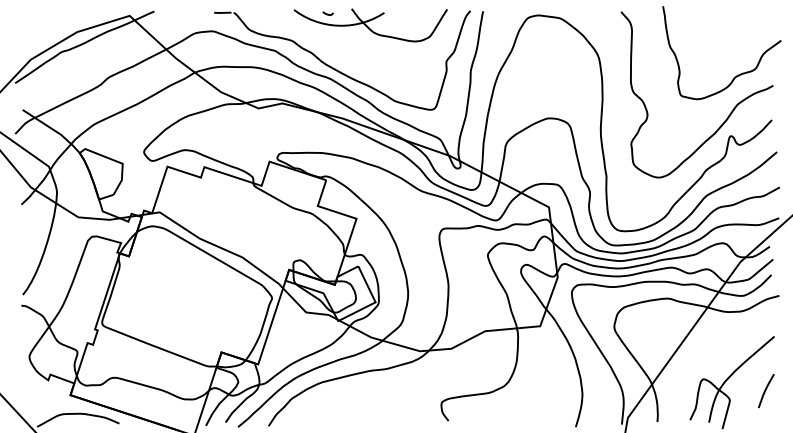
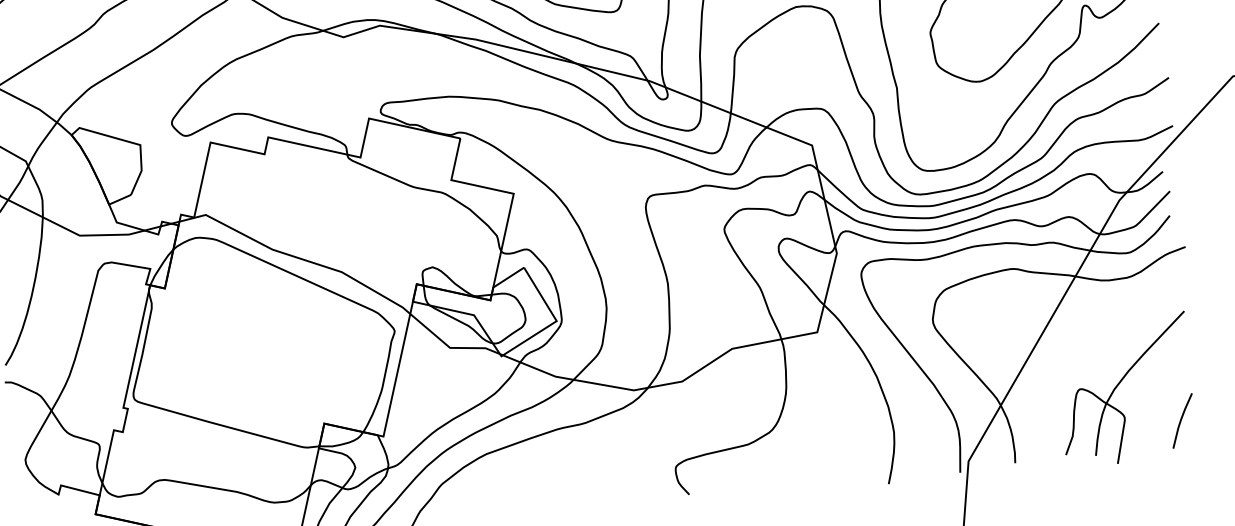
line: (766, 390) -> (1182, 420), moved

